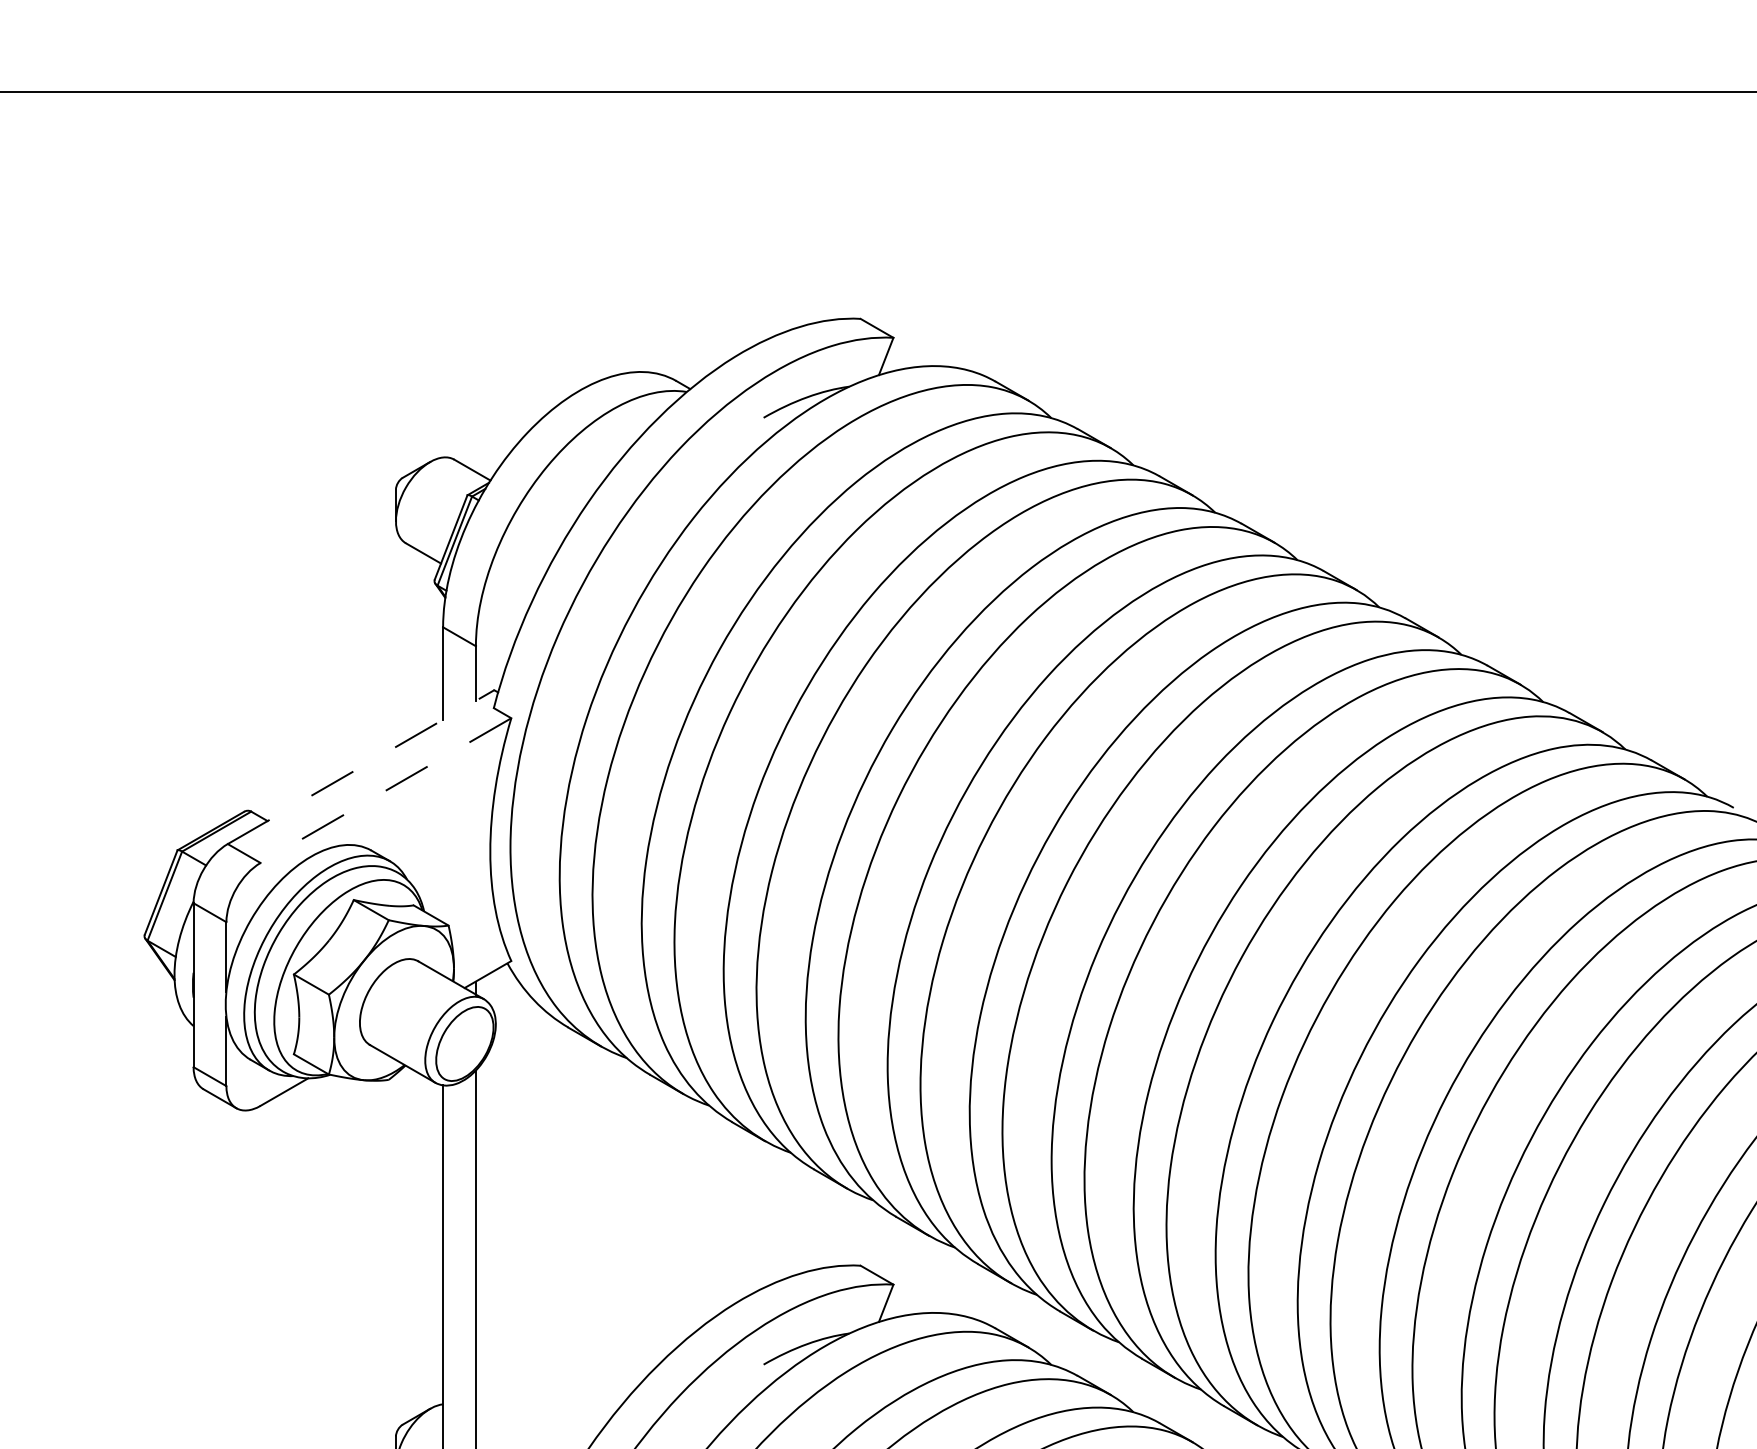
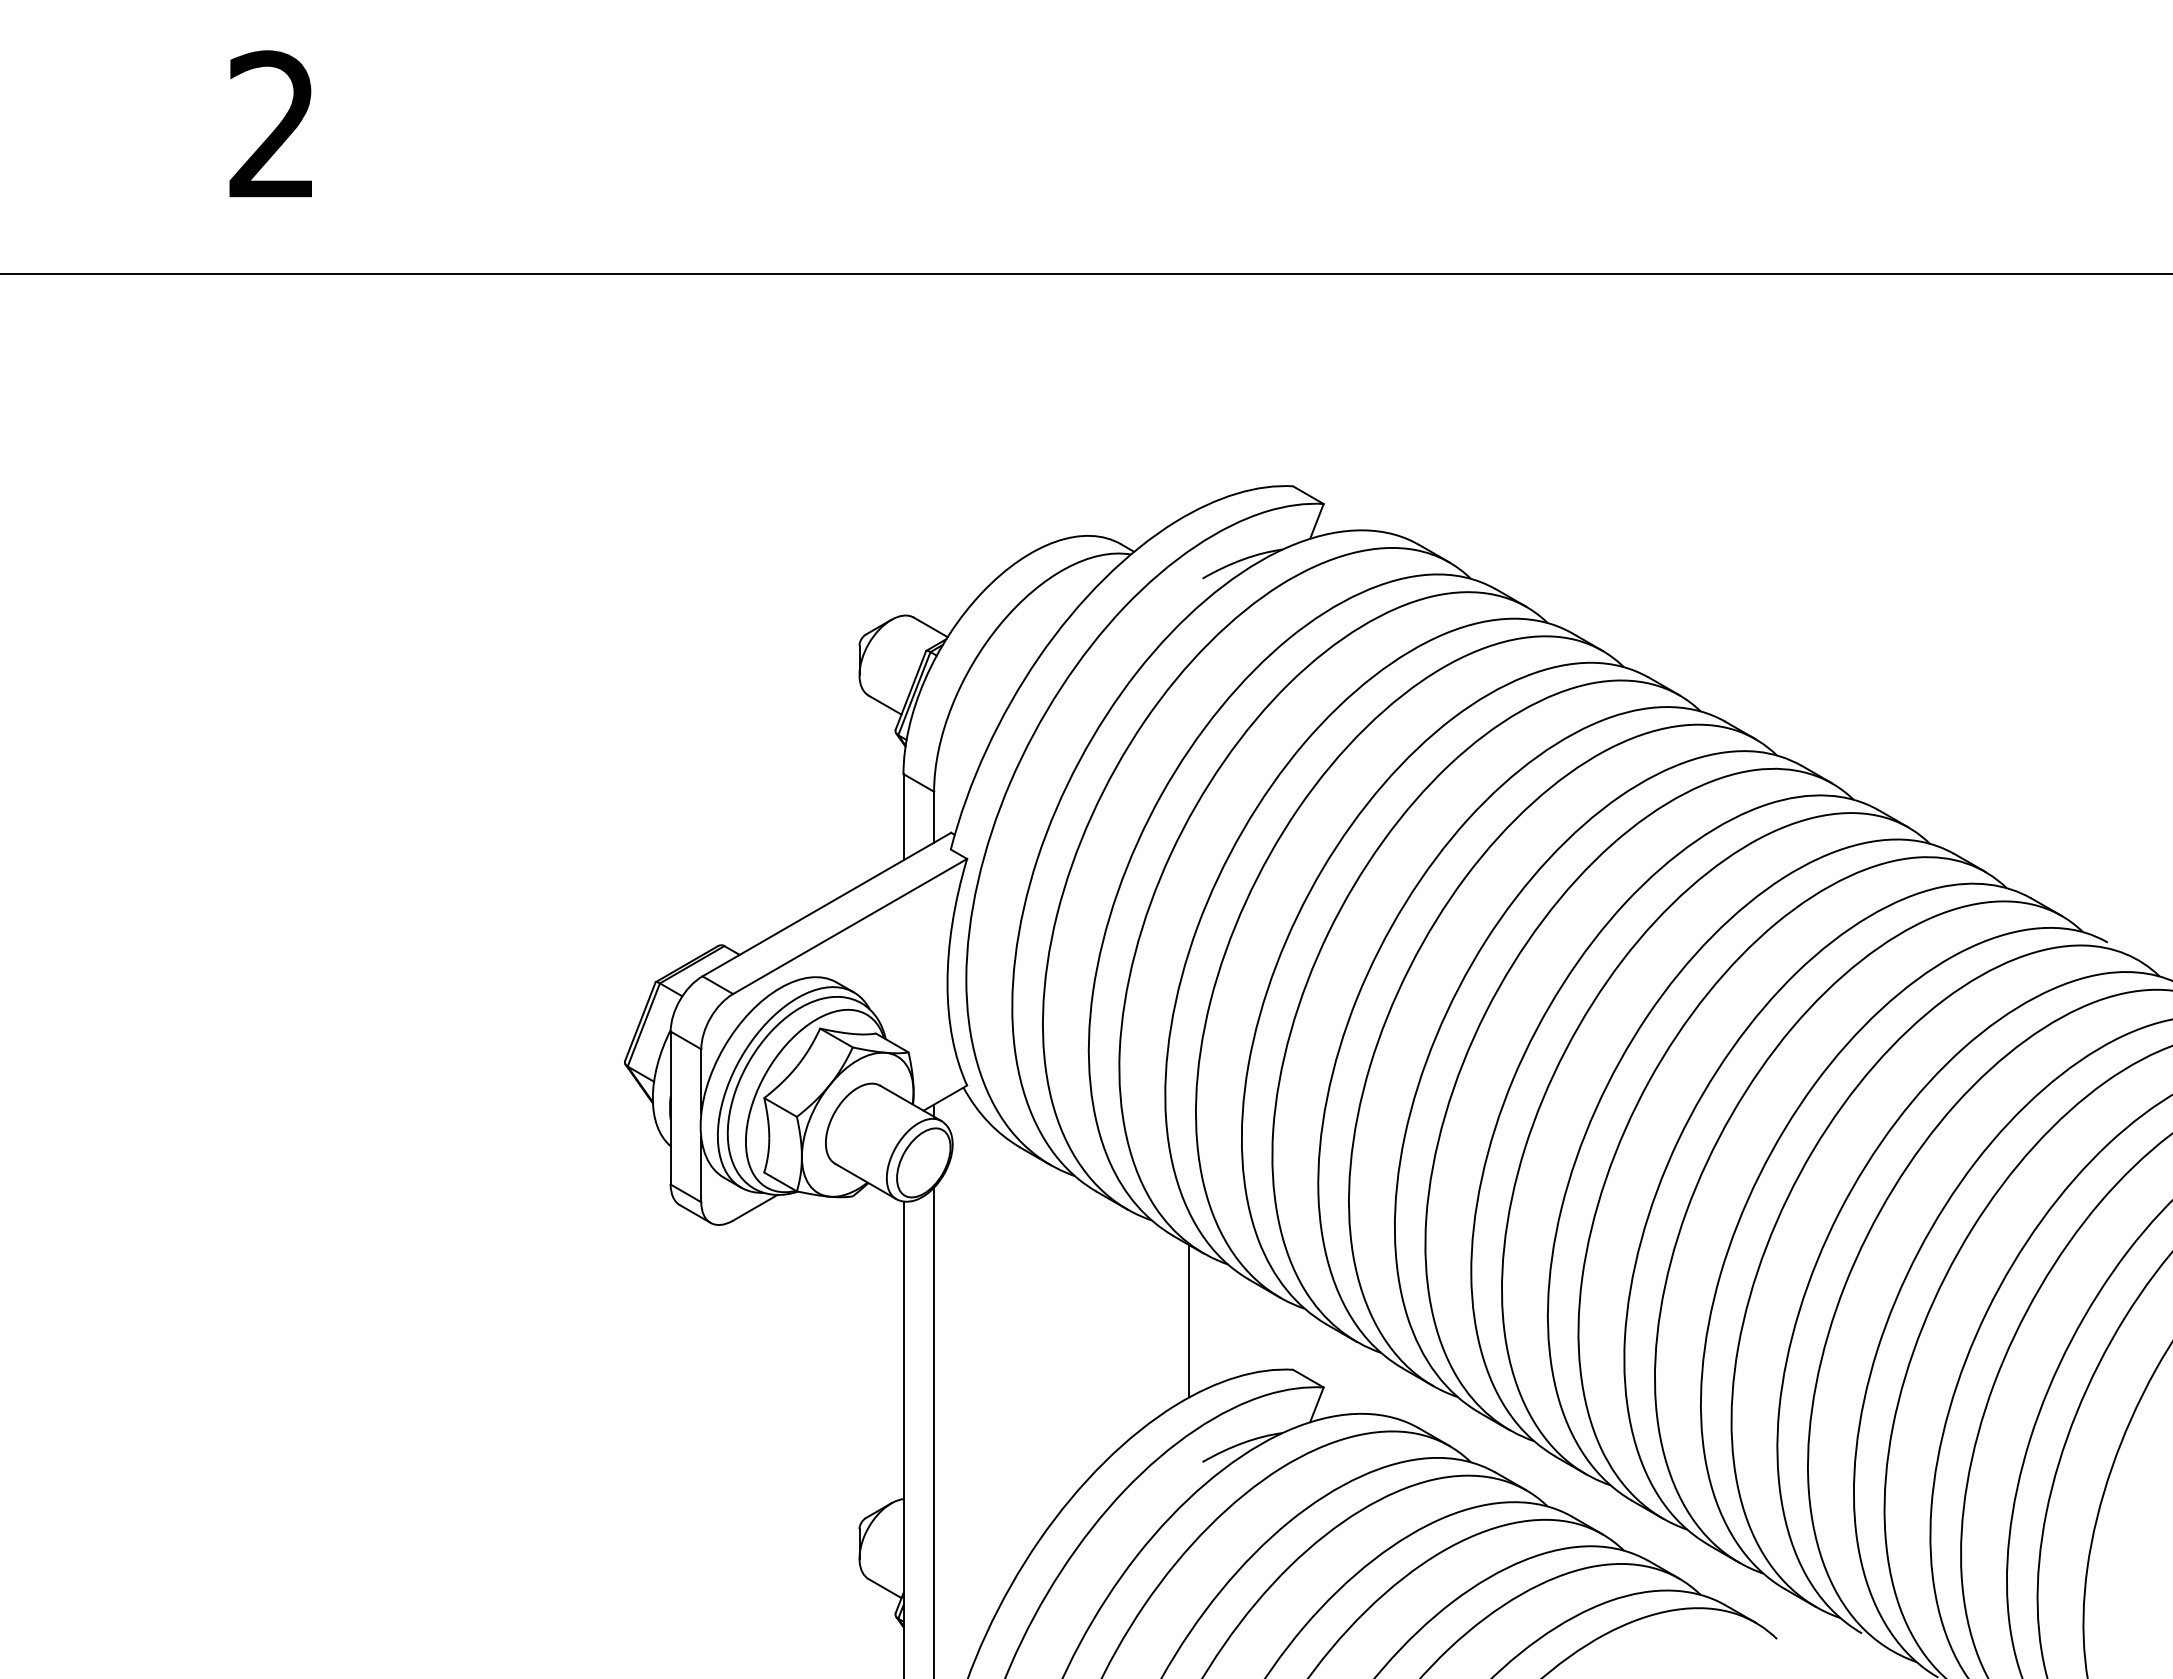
line: (360, 767) -> (826, 904), dashed -> solid
line: (385, 790) -> (849, 926), dashed -> solid
line: (749, 1213) -> (1189, 1321), added

